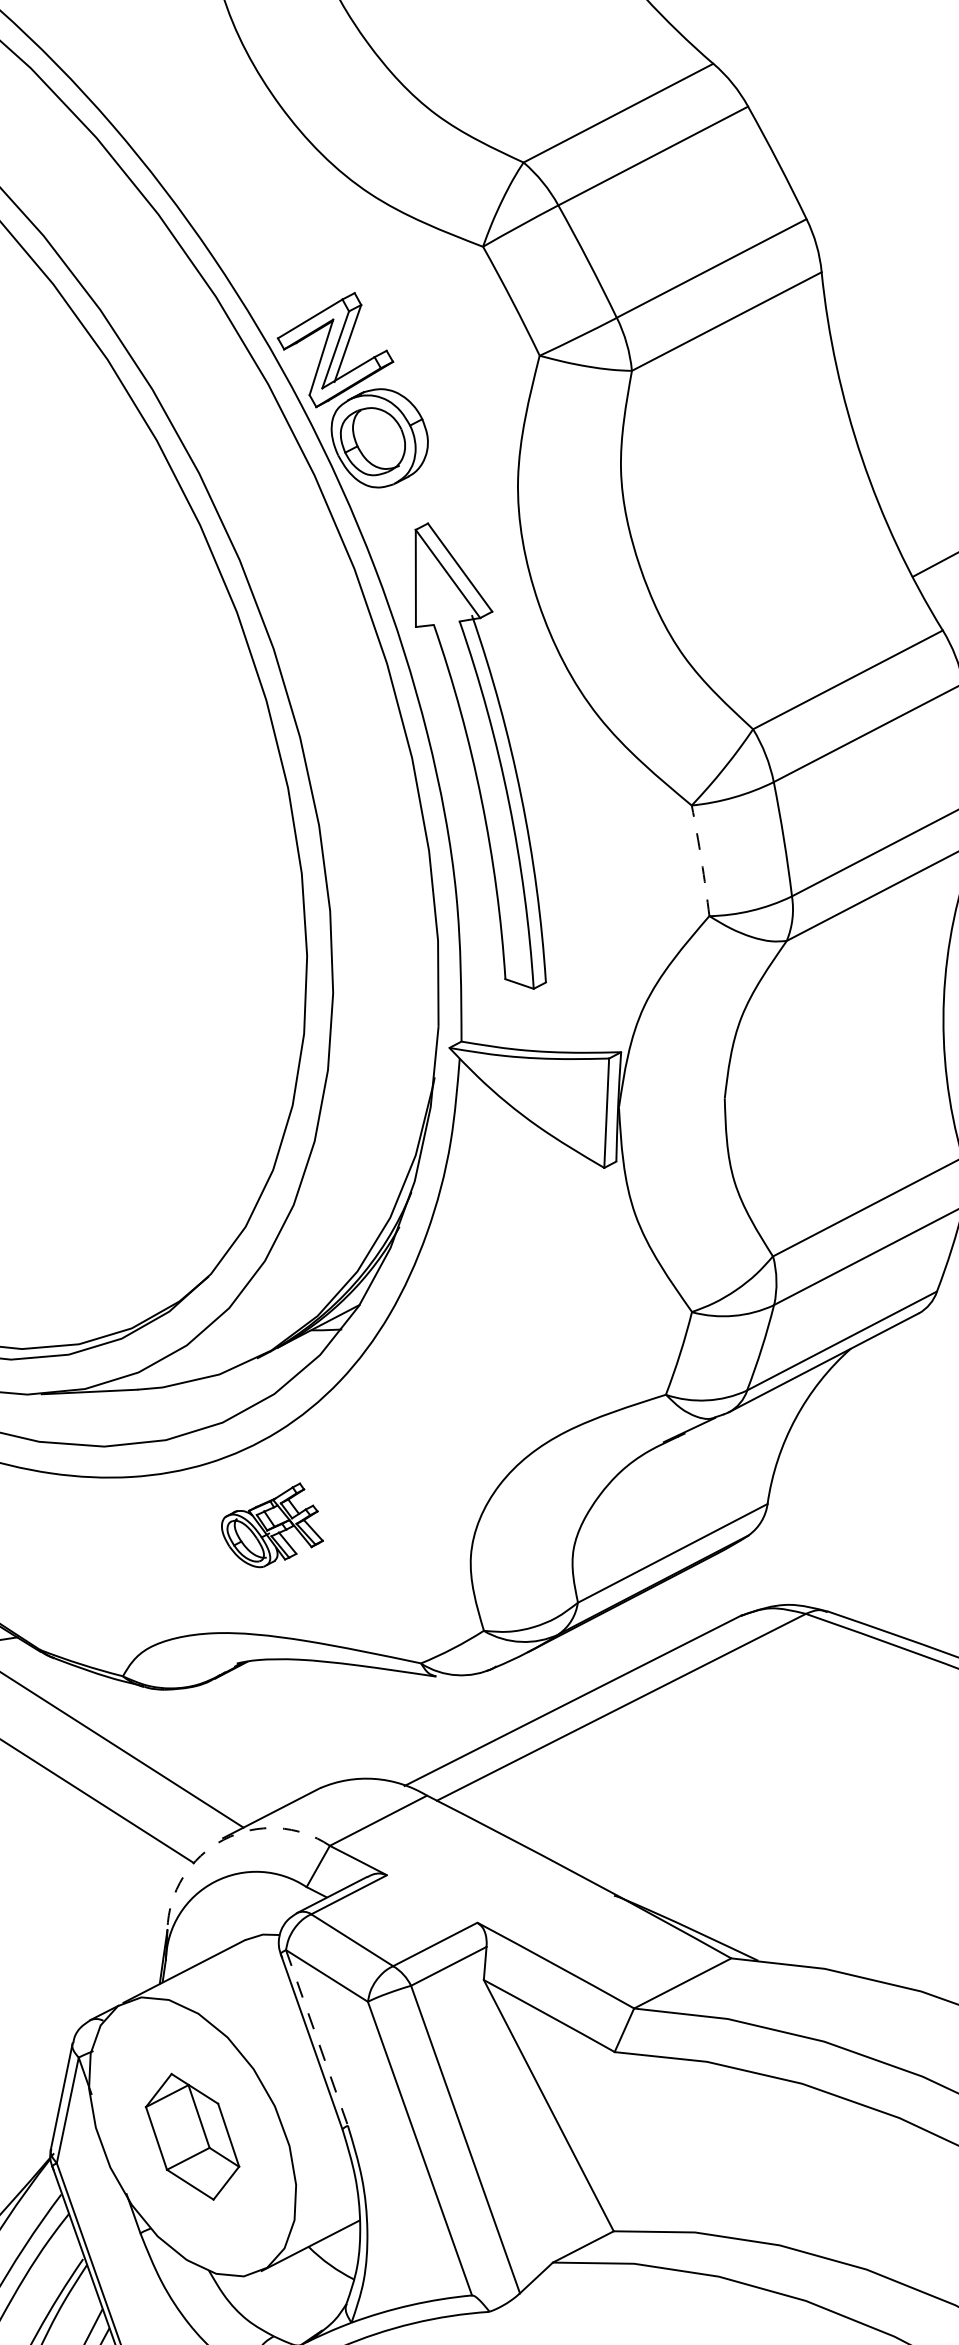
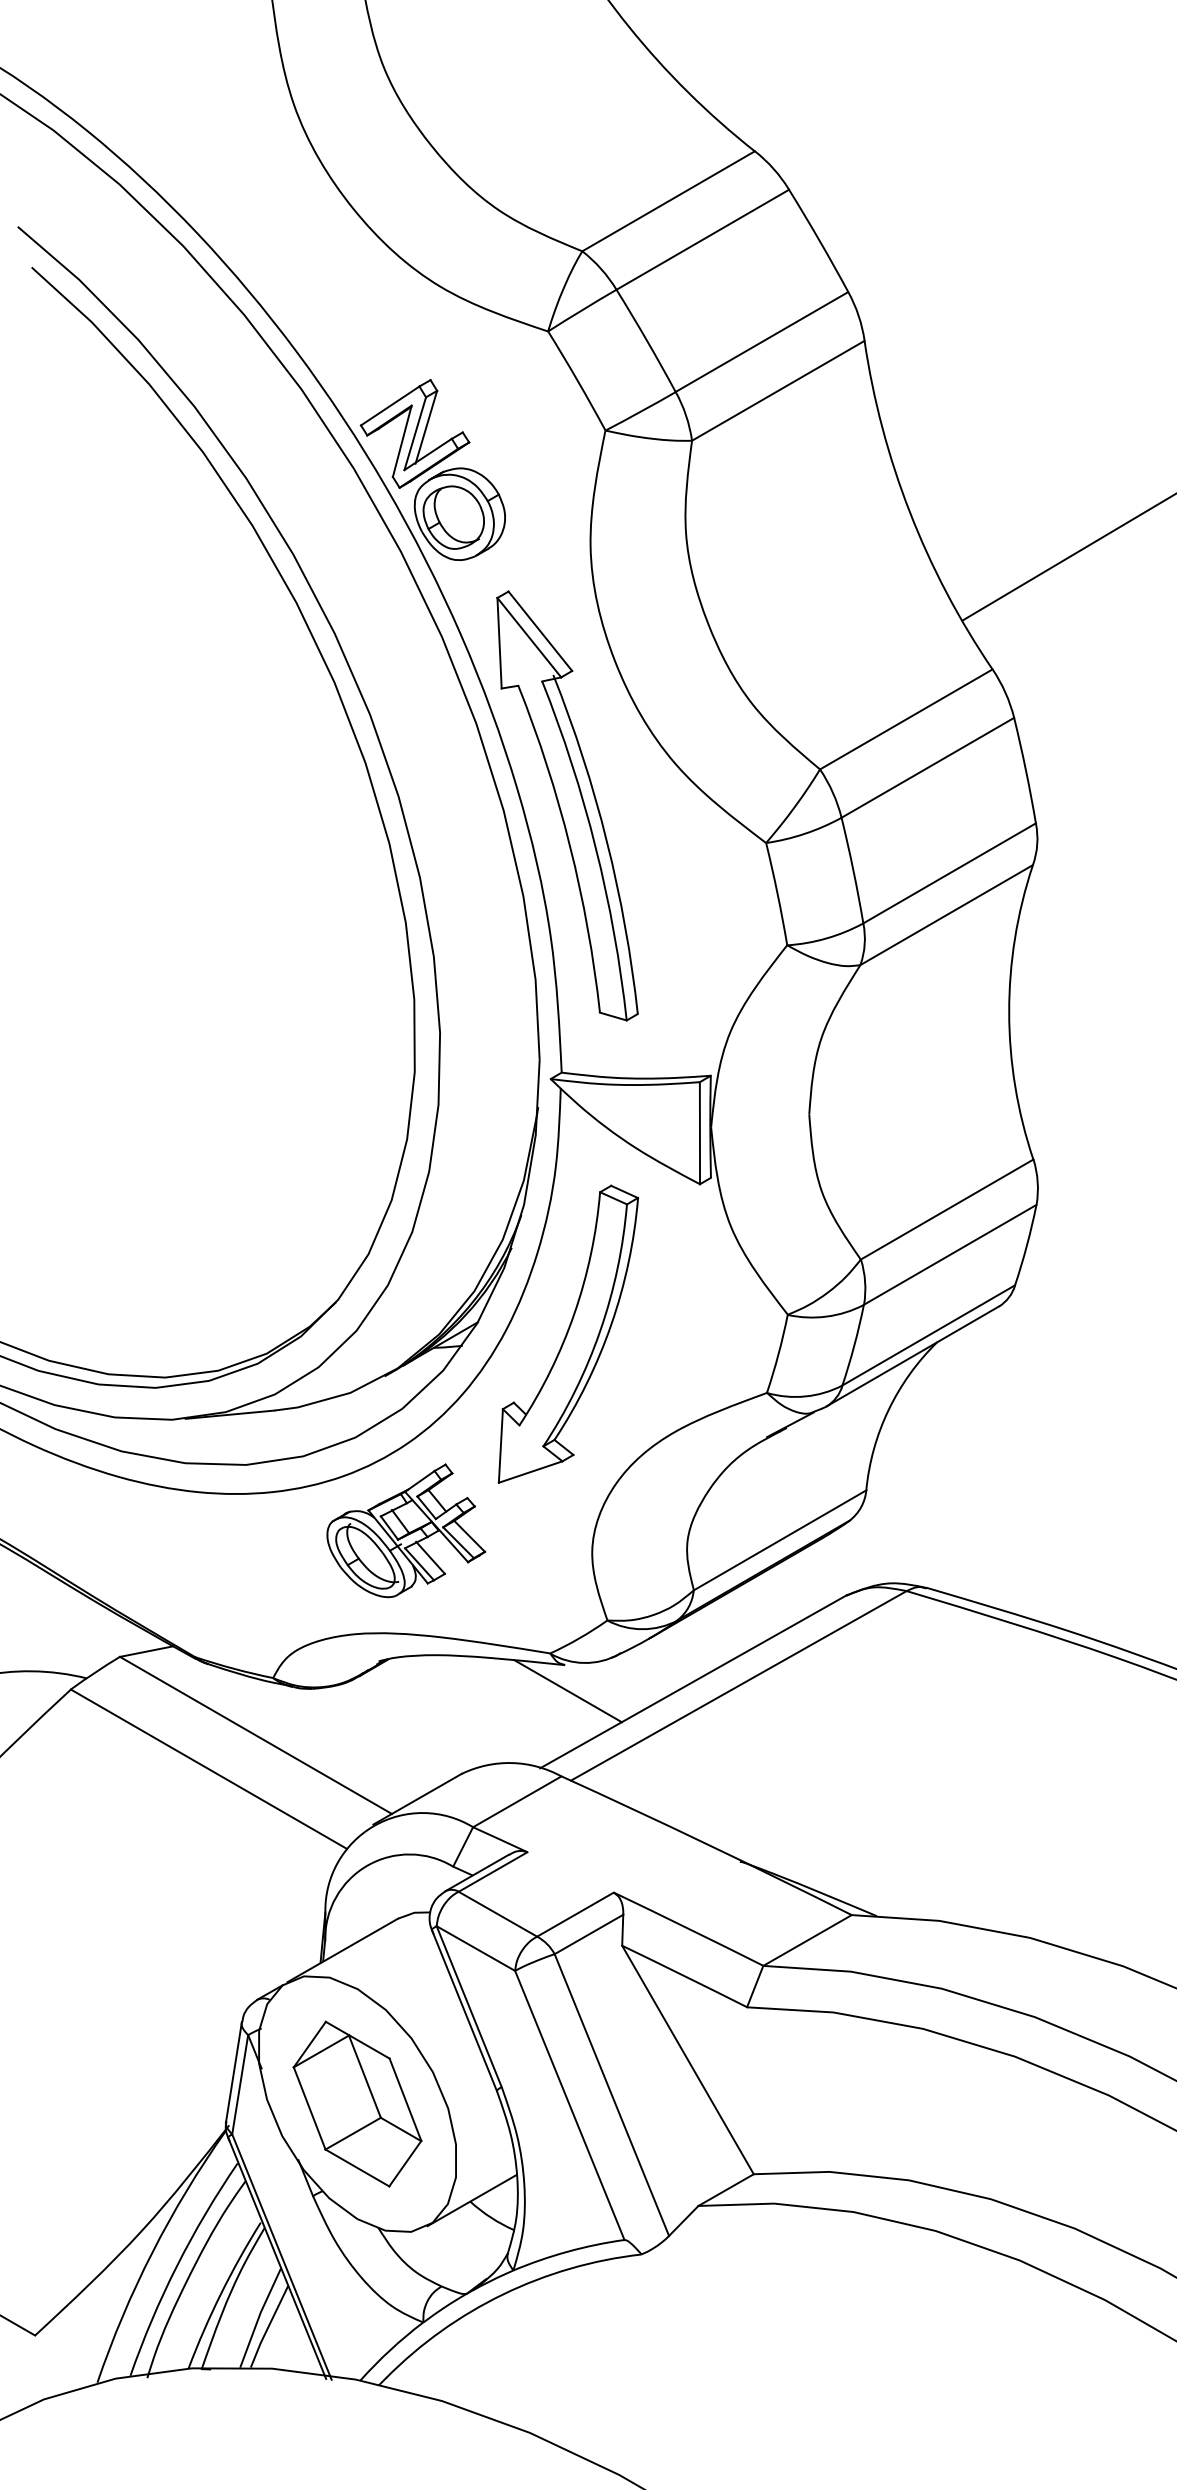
arc: (701, 860) -> (777, 893), dashed -> solid
part: (455, 1321) -> (567, 1333), added
part: (272, 1524) -> (406, 1530), size x1.67
line: (437, 1704) -> (567, 1691), added
arc: (223, 1840) -> (373, 1826), dashed -> solid
line: (317, 2037) -> (469, 2006), dashed -> solid
part: (192, 2136) -> (357, 2103), size x1.43

